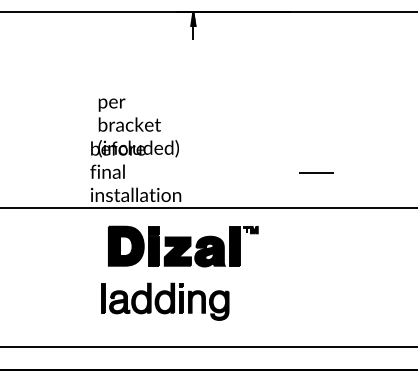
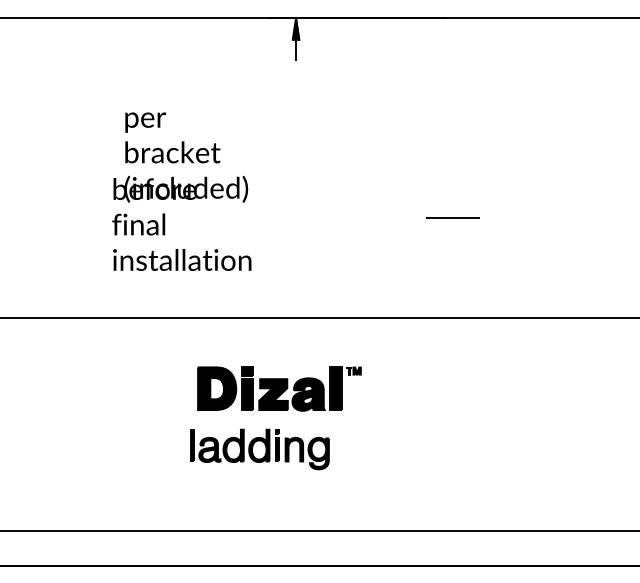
text: (135, 149) -> (181, 190), moved
line: (316, 172) -> (452, 218), moved
part: (180, 273) -> (276, 418), size x0.71

